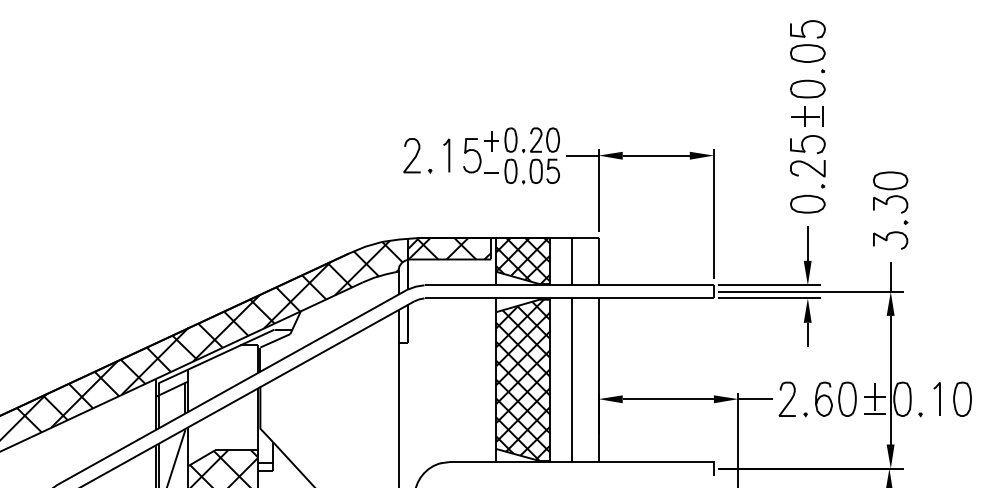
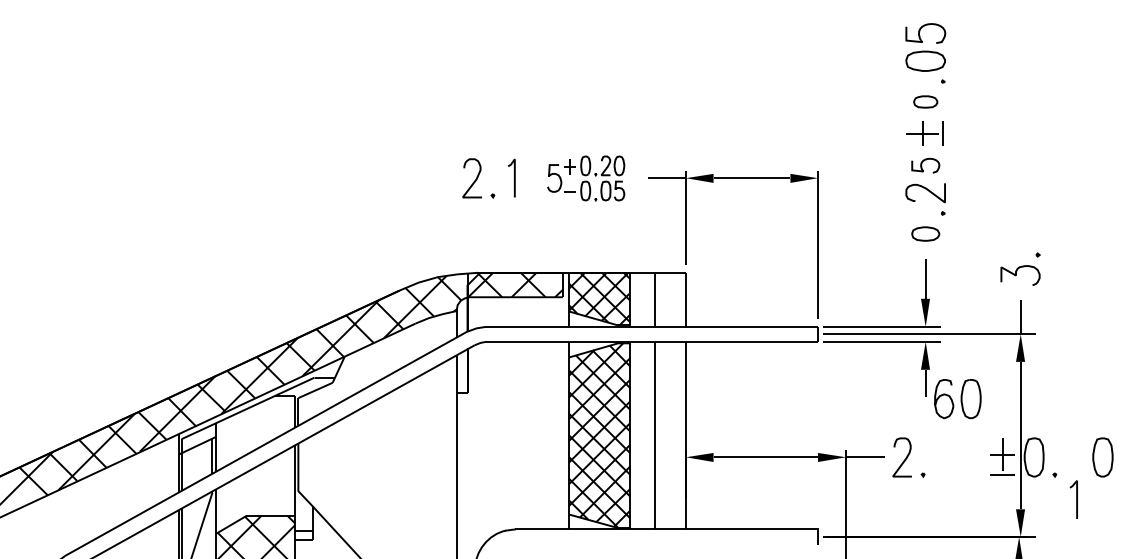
part: (807, 88) -> (925, 101), size x0.6
part: (807, 144) -> (925, 165), size x0.7
part: (511, 155) -> (586, 178), size x0.7
part: (890, 192) -> (1020, 220), removed
part: (807, 204) -> (925, 234), size x0.7
part: (835, 398) -> (957, 398), moved
line: (939, 398) -> (1076, 498), moved

